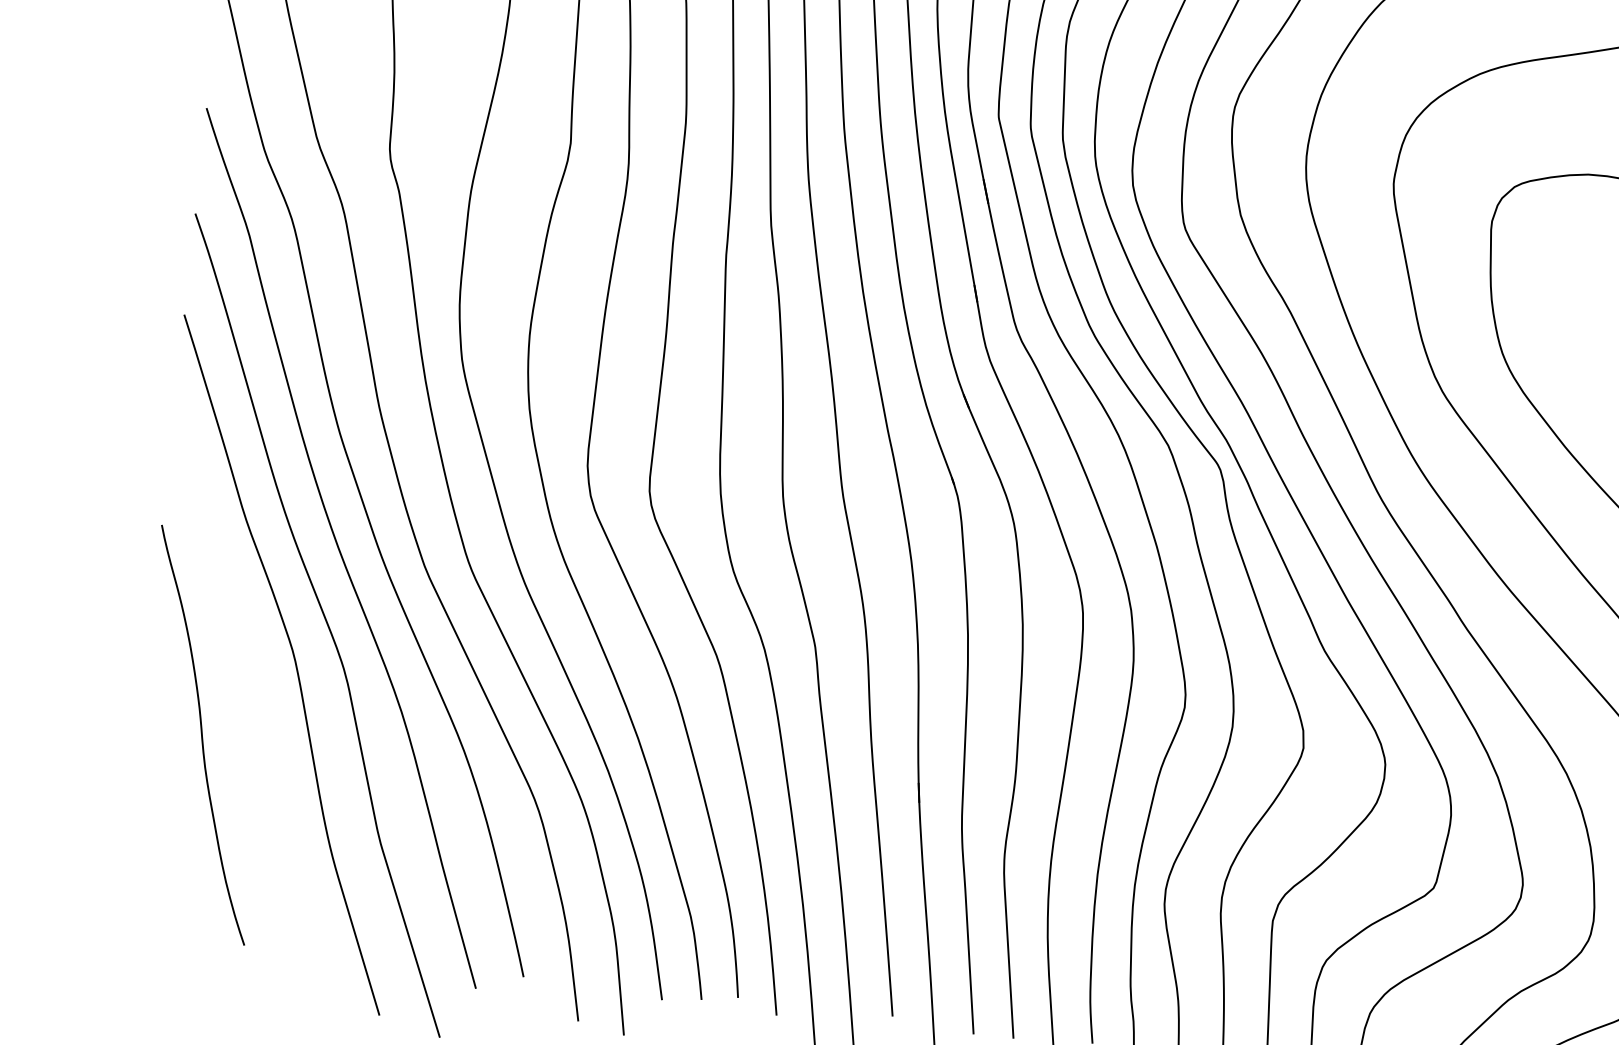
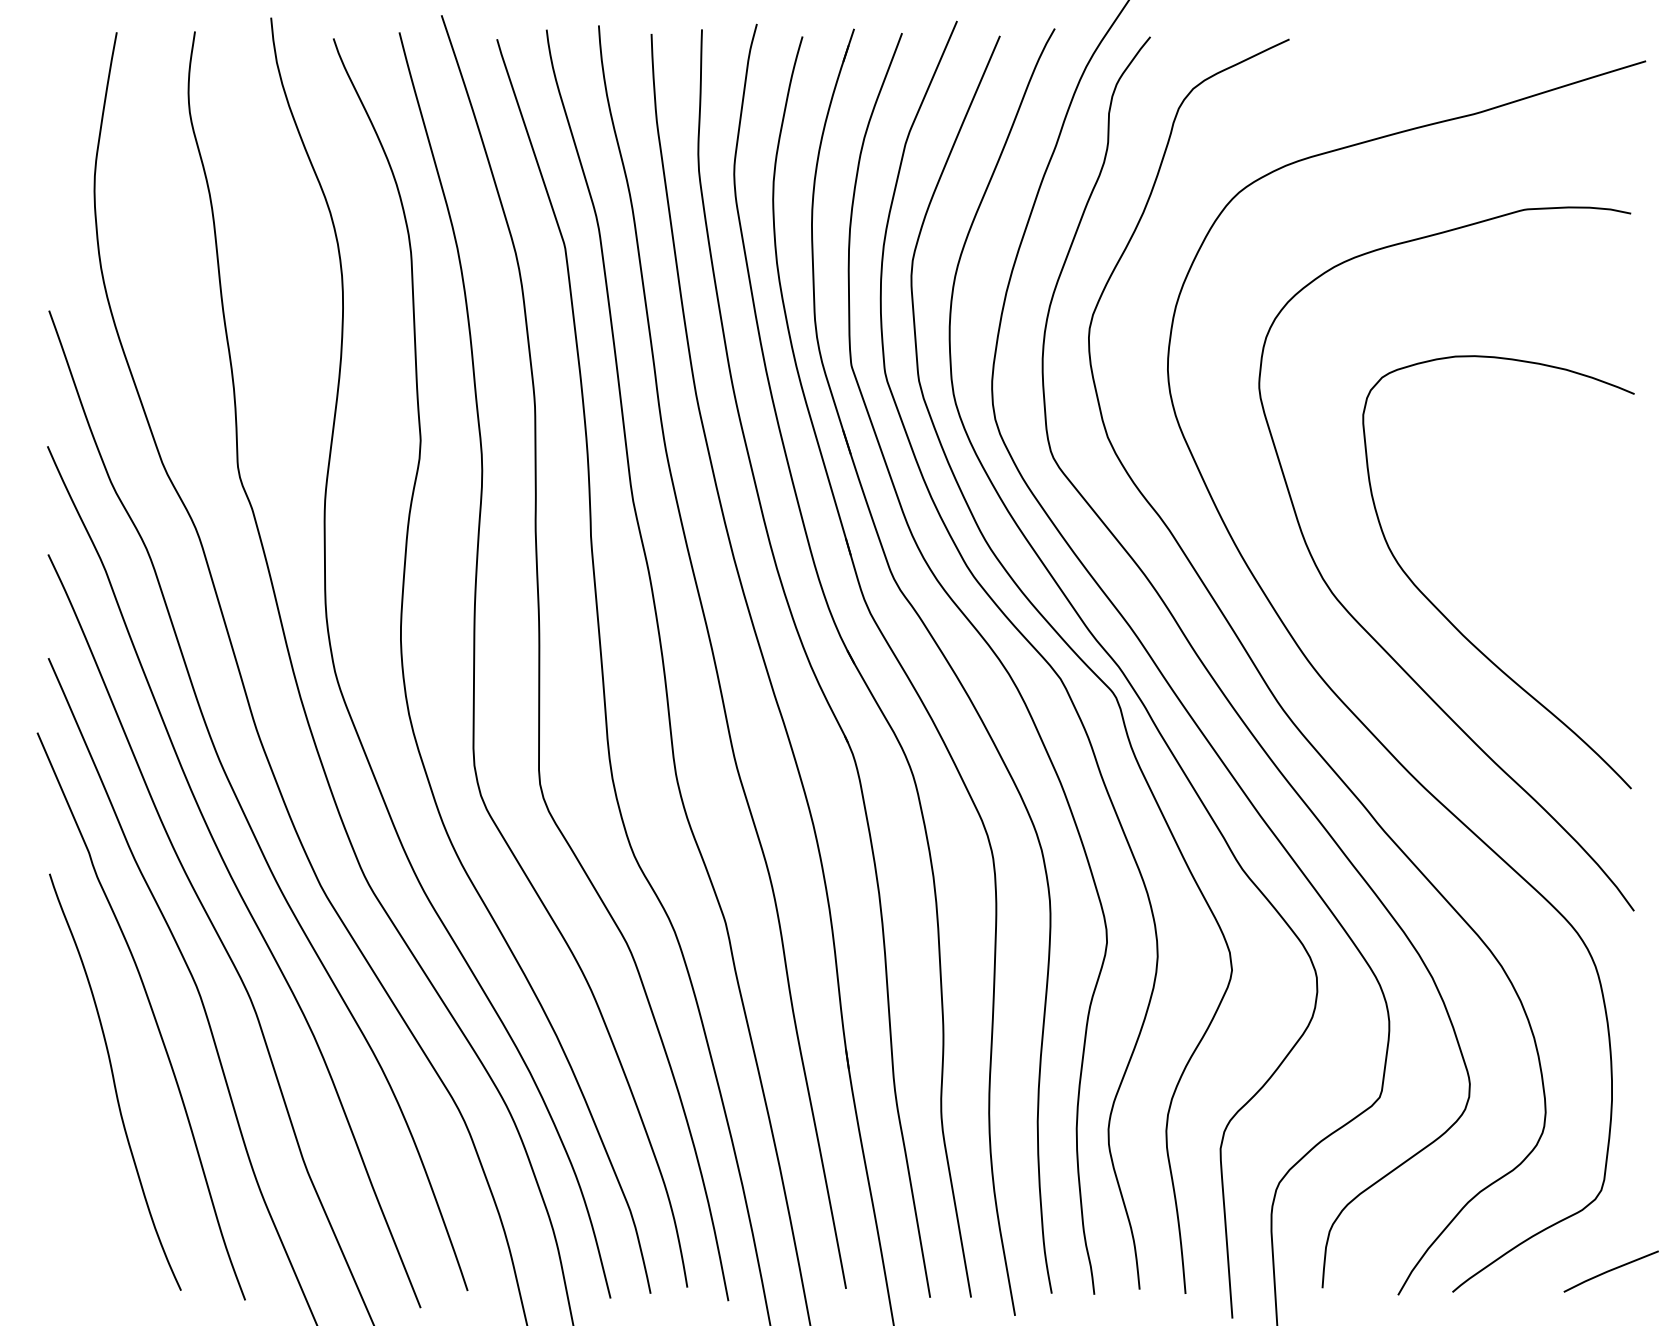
curve: (246, 670) -> (151, 1011), added

